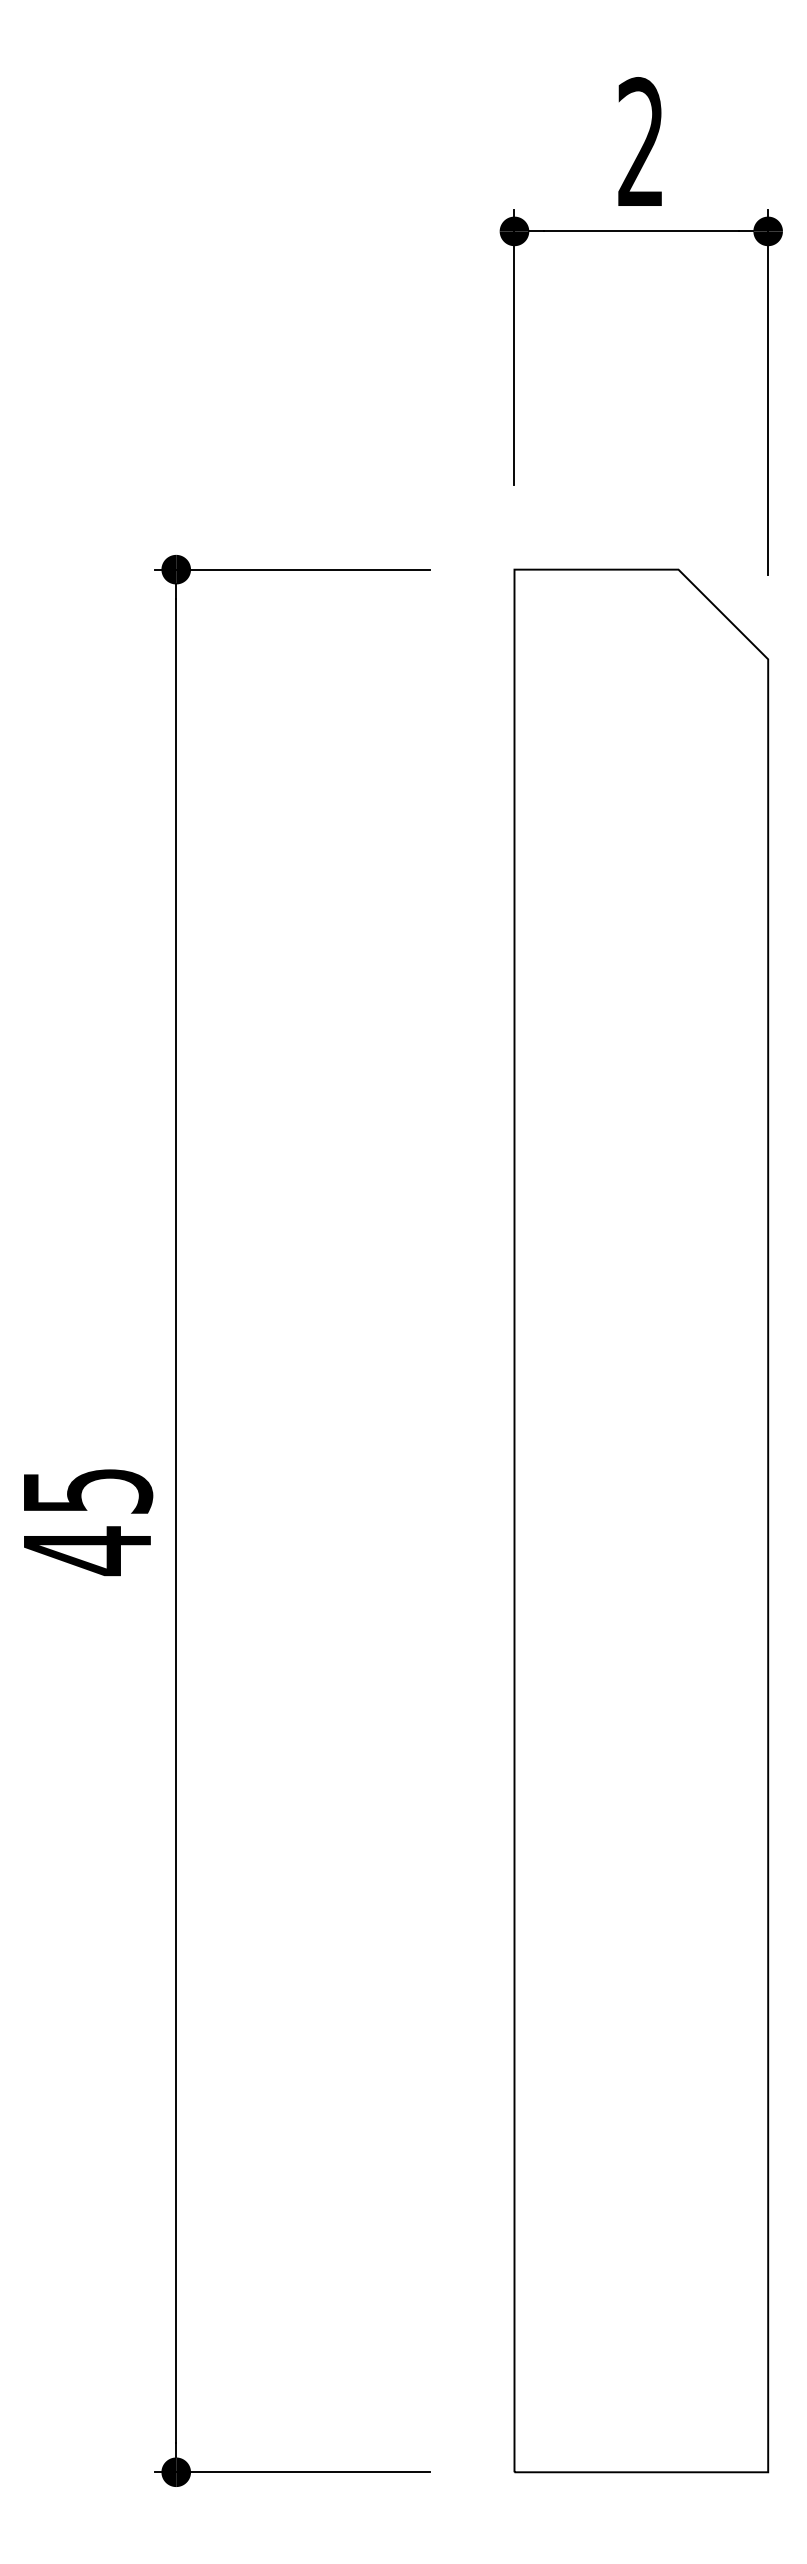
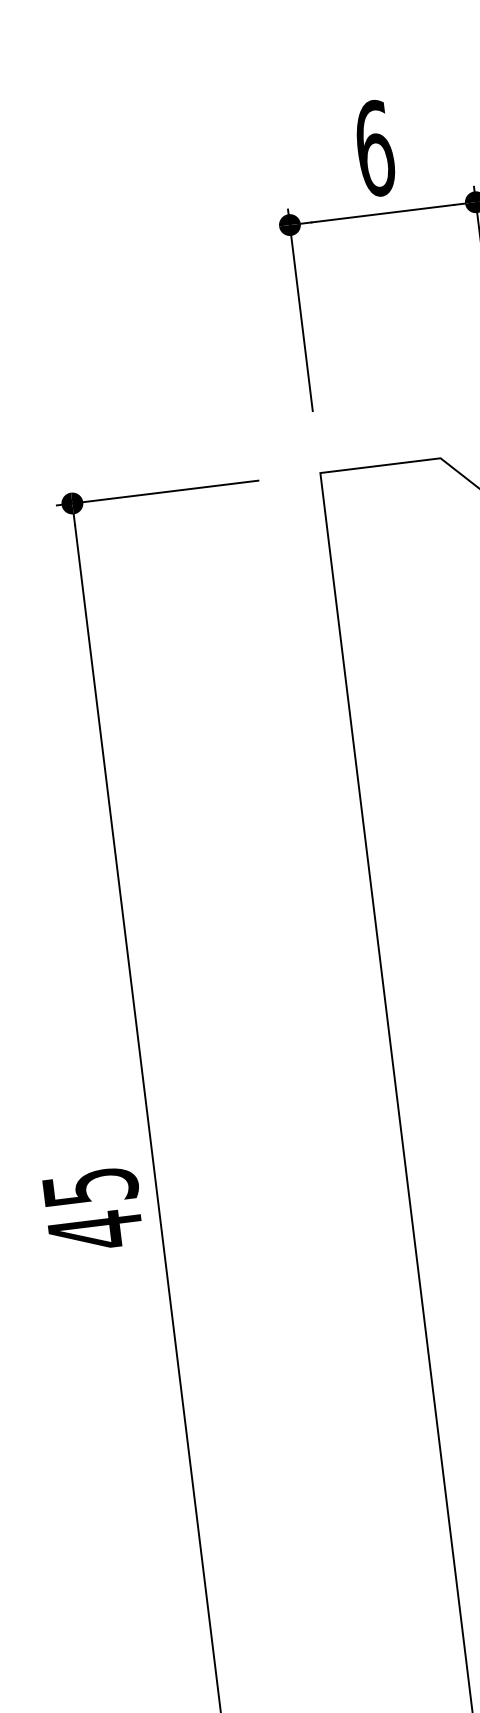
text: (641, 142) -> (375, 148), 2 -> 6

